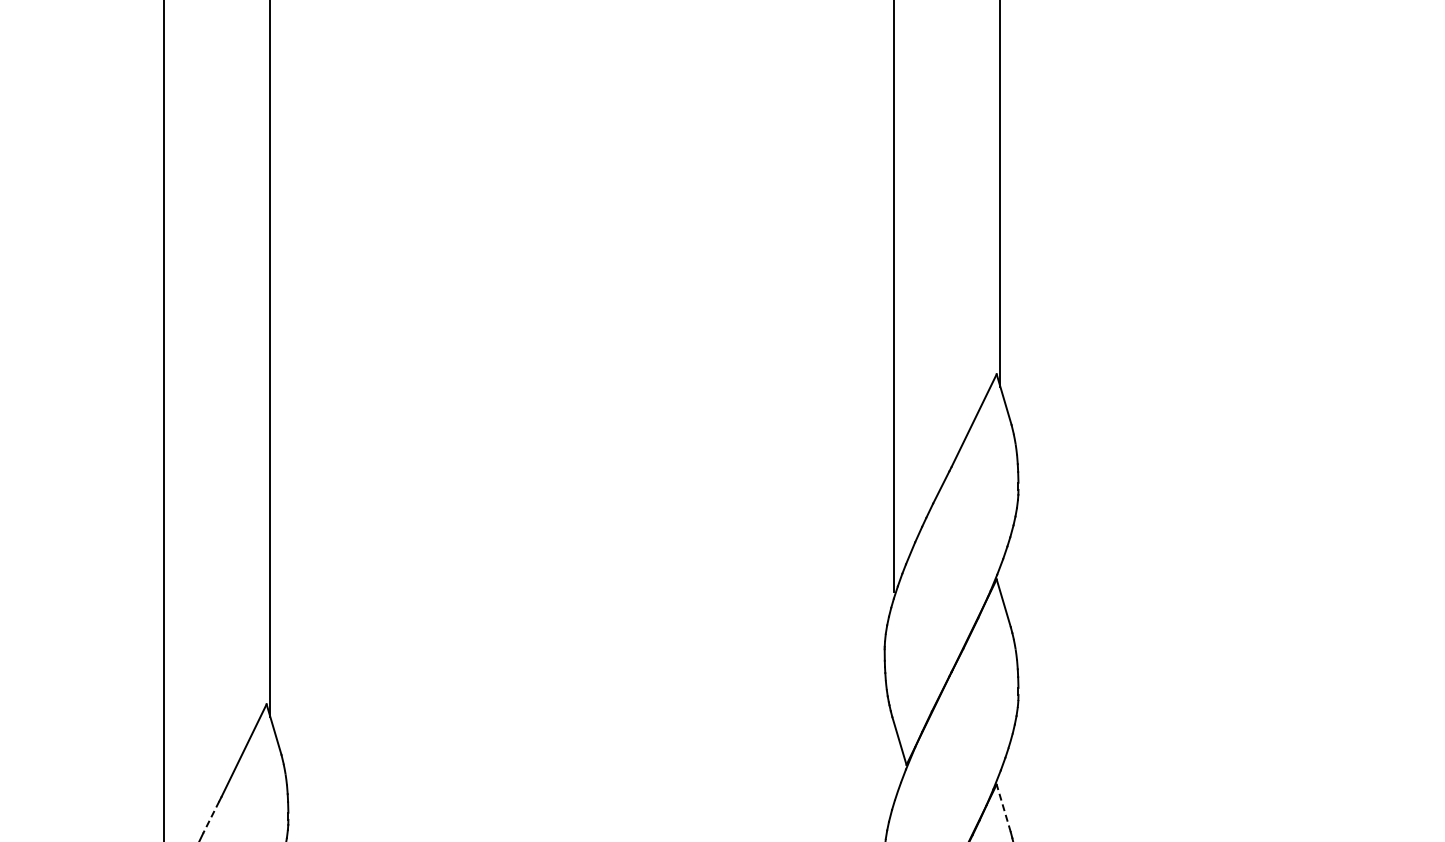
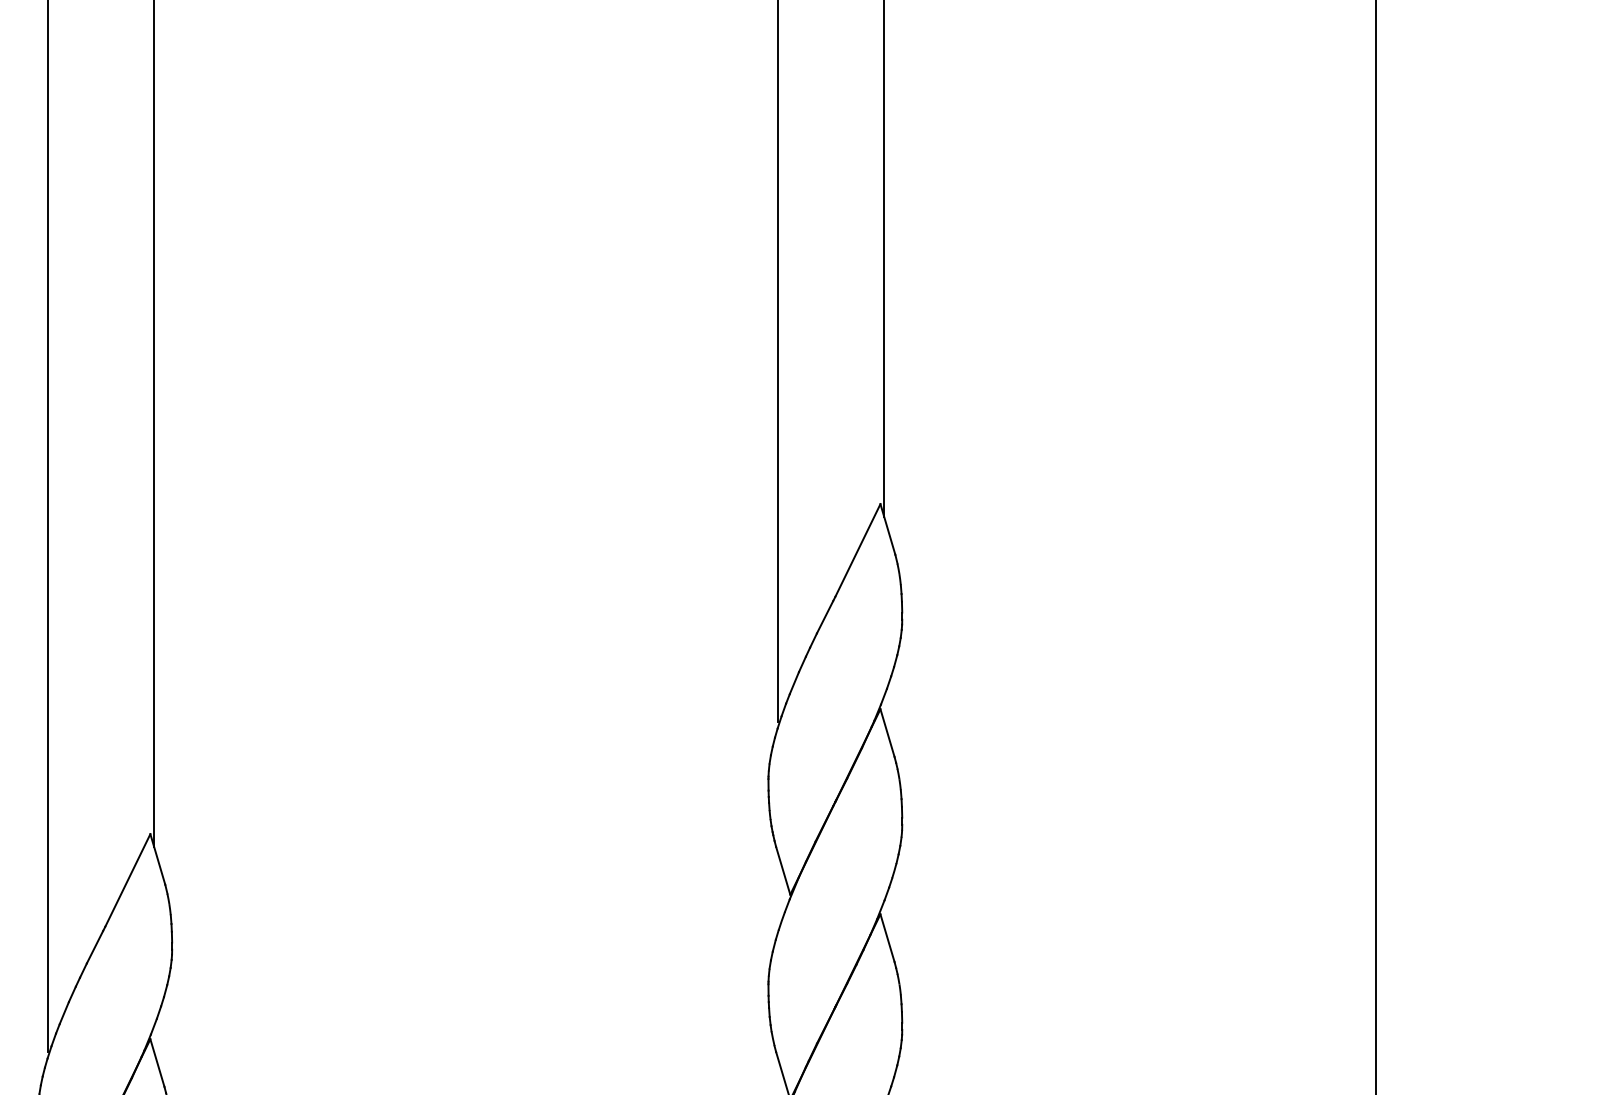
line: (1003, 808) -> (887, 938), dashed -> solid
line: (210, 817) -> (94, 947), dashed -> solid

